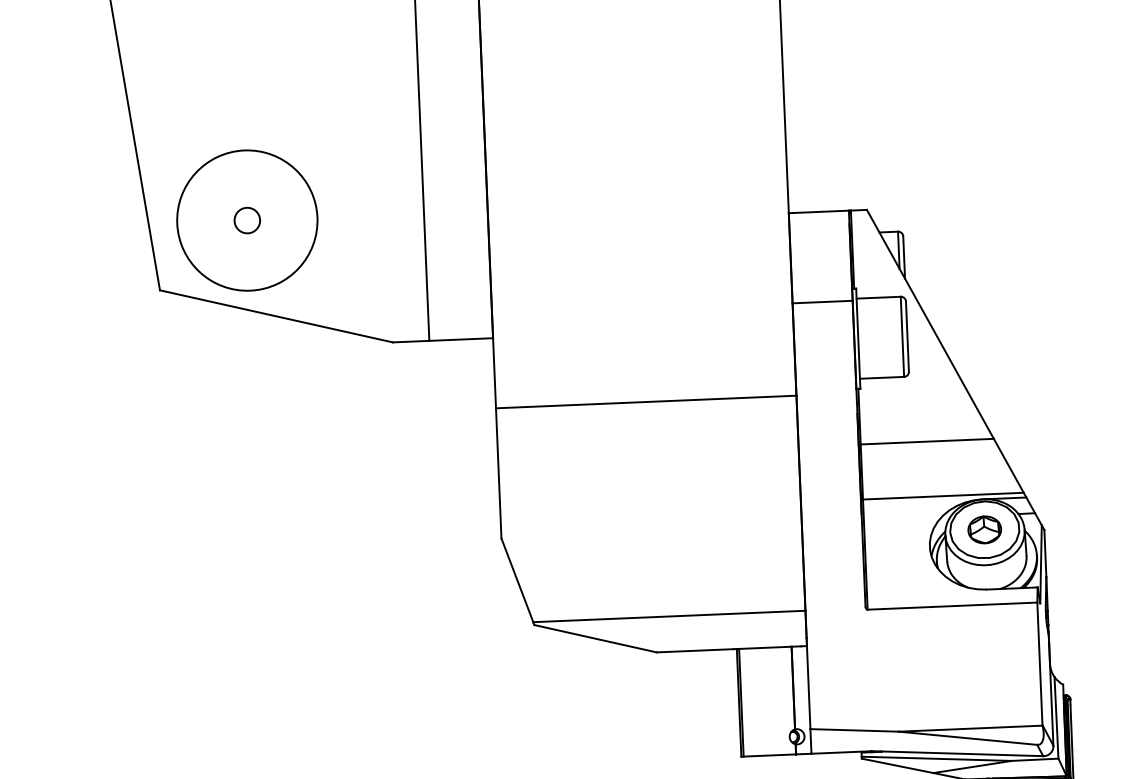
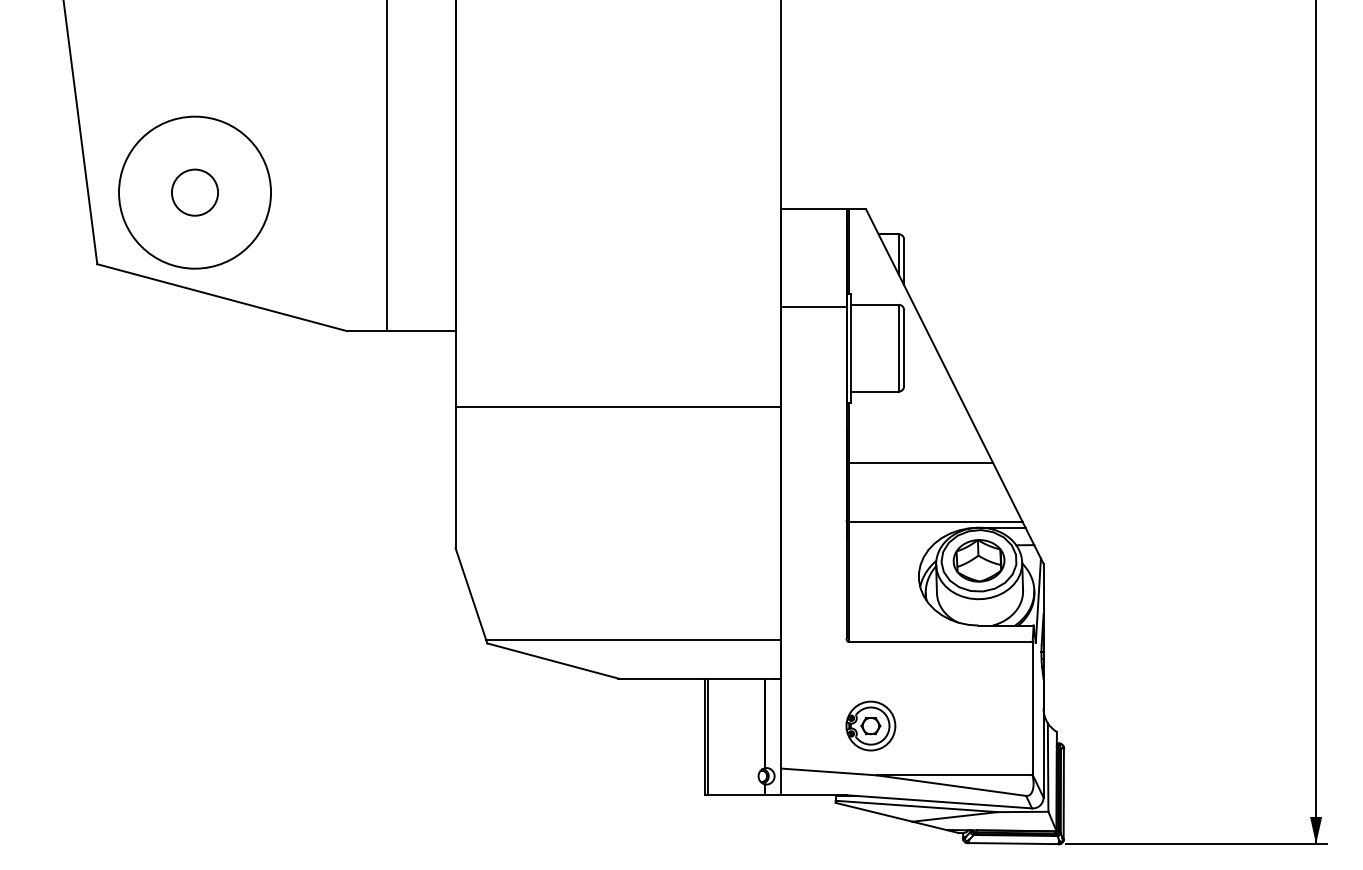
circle: (246, 220) -> (194, 192), size x1.67
part: (984, 529) -> (978, 560), size x1.43
part: (891, 685) -> (870, 725), added

